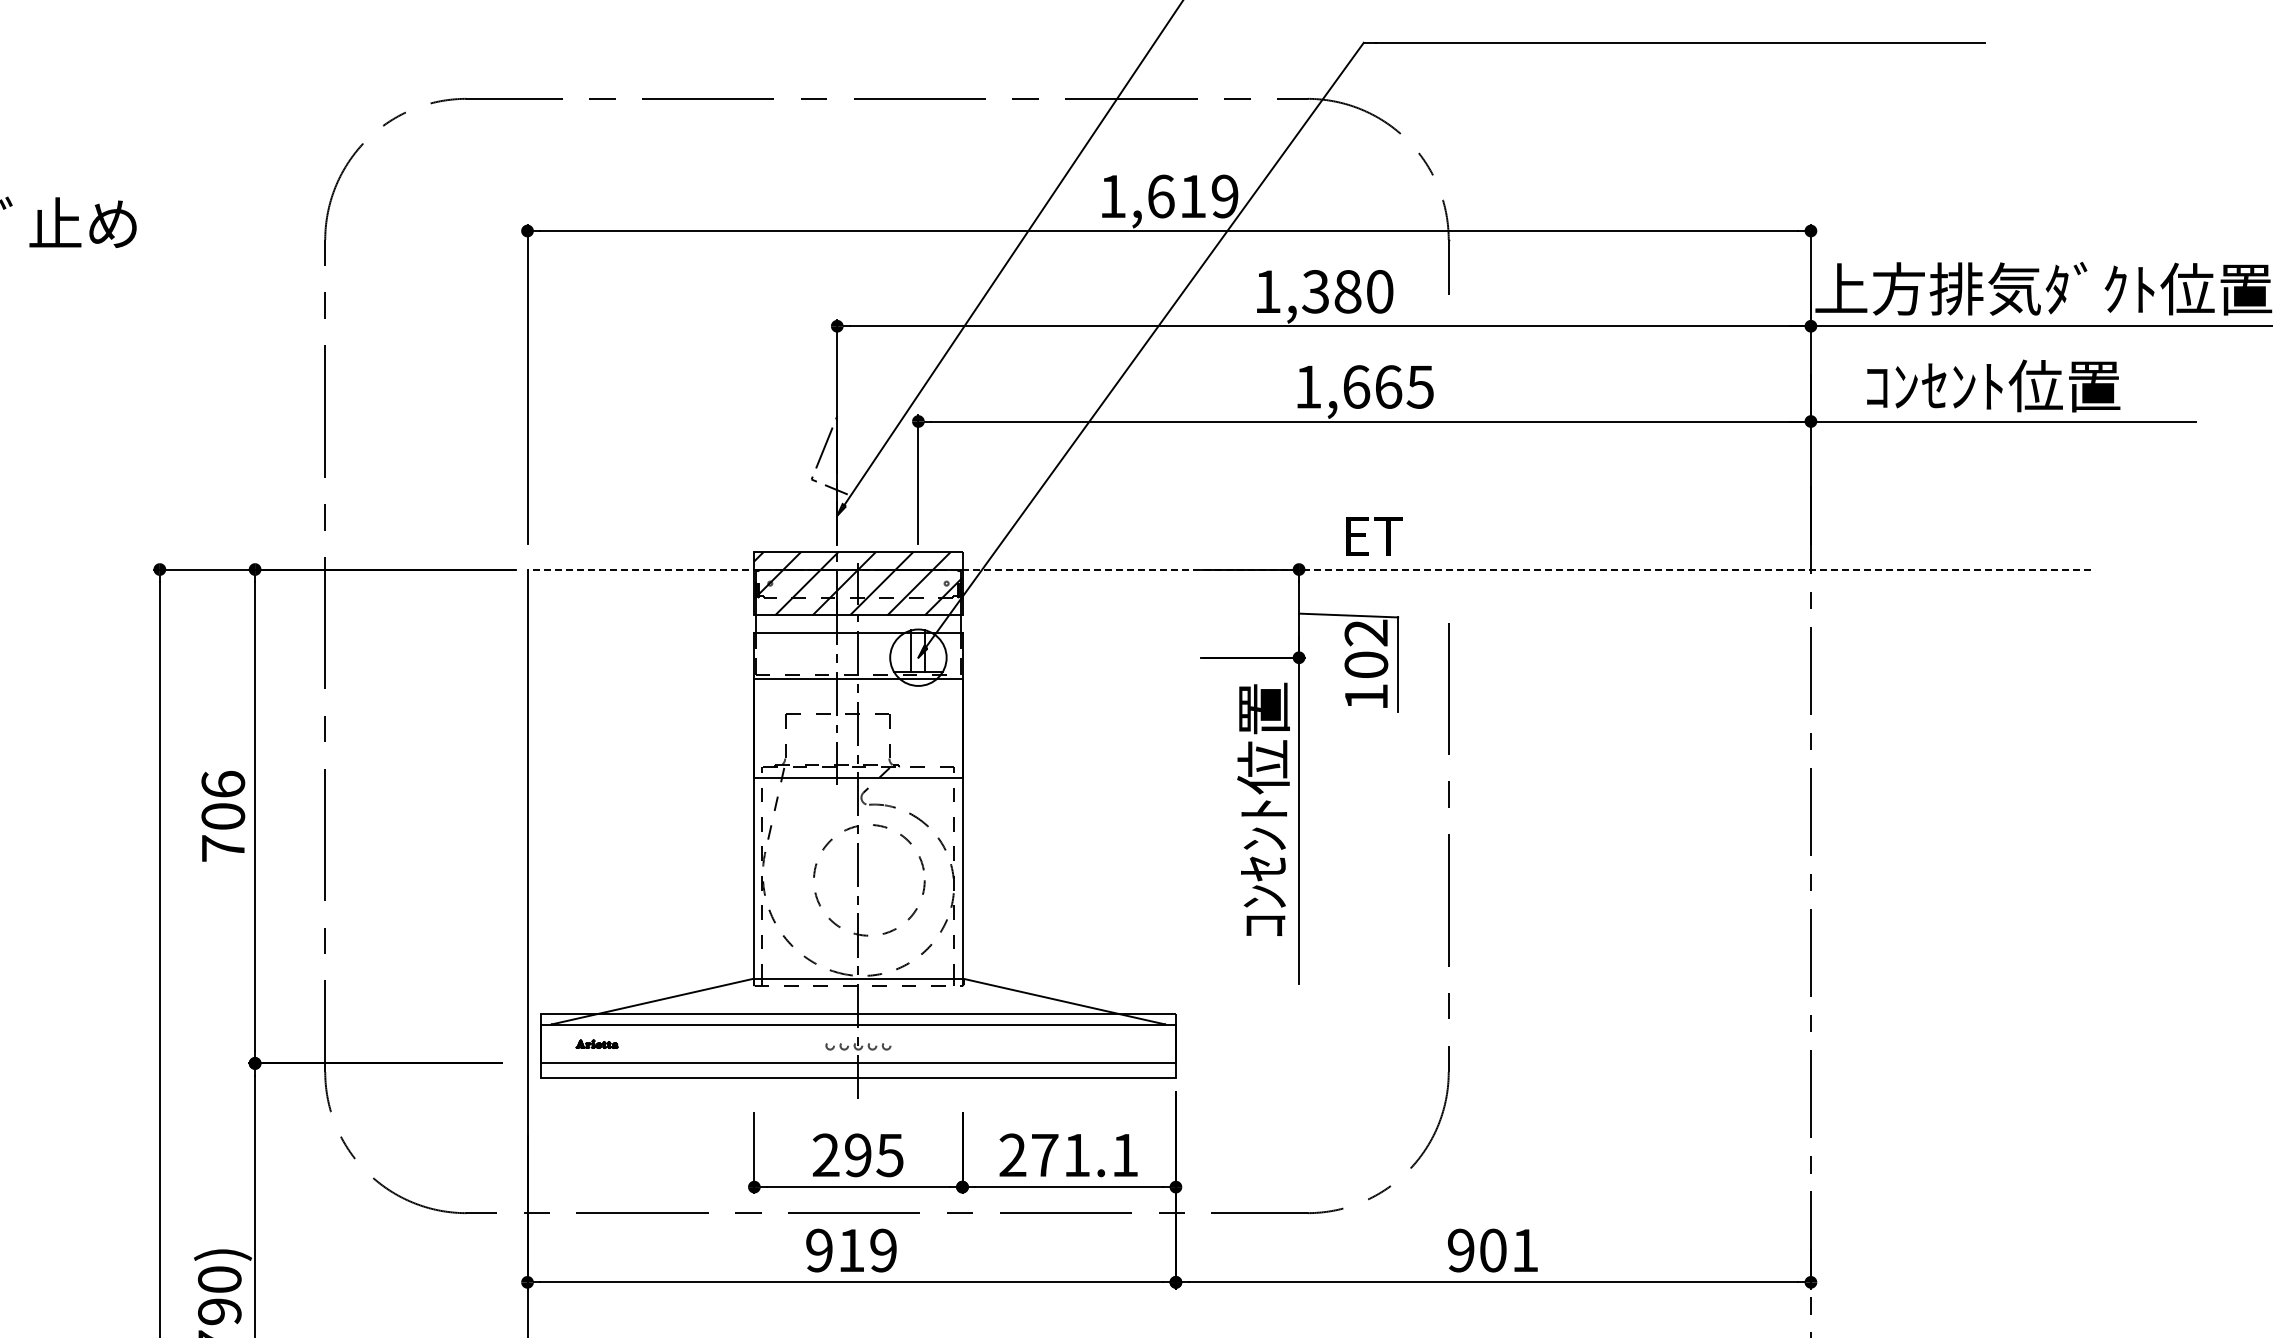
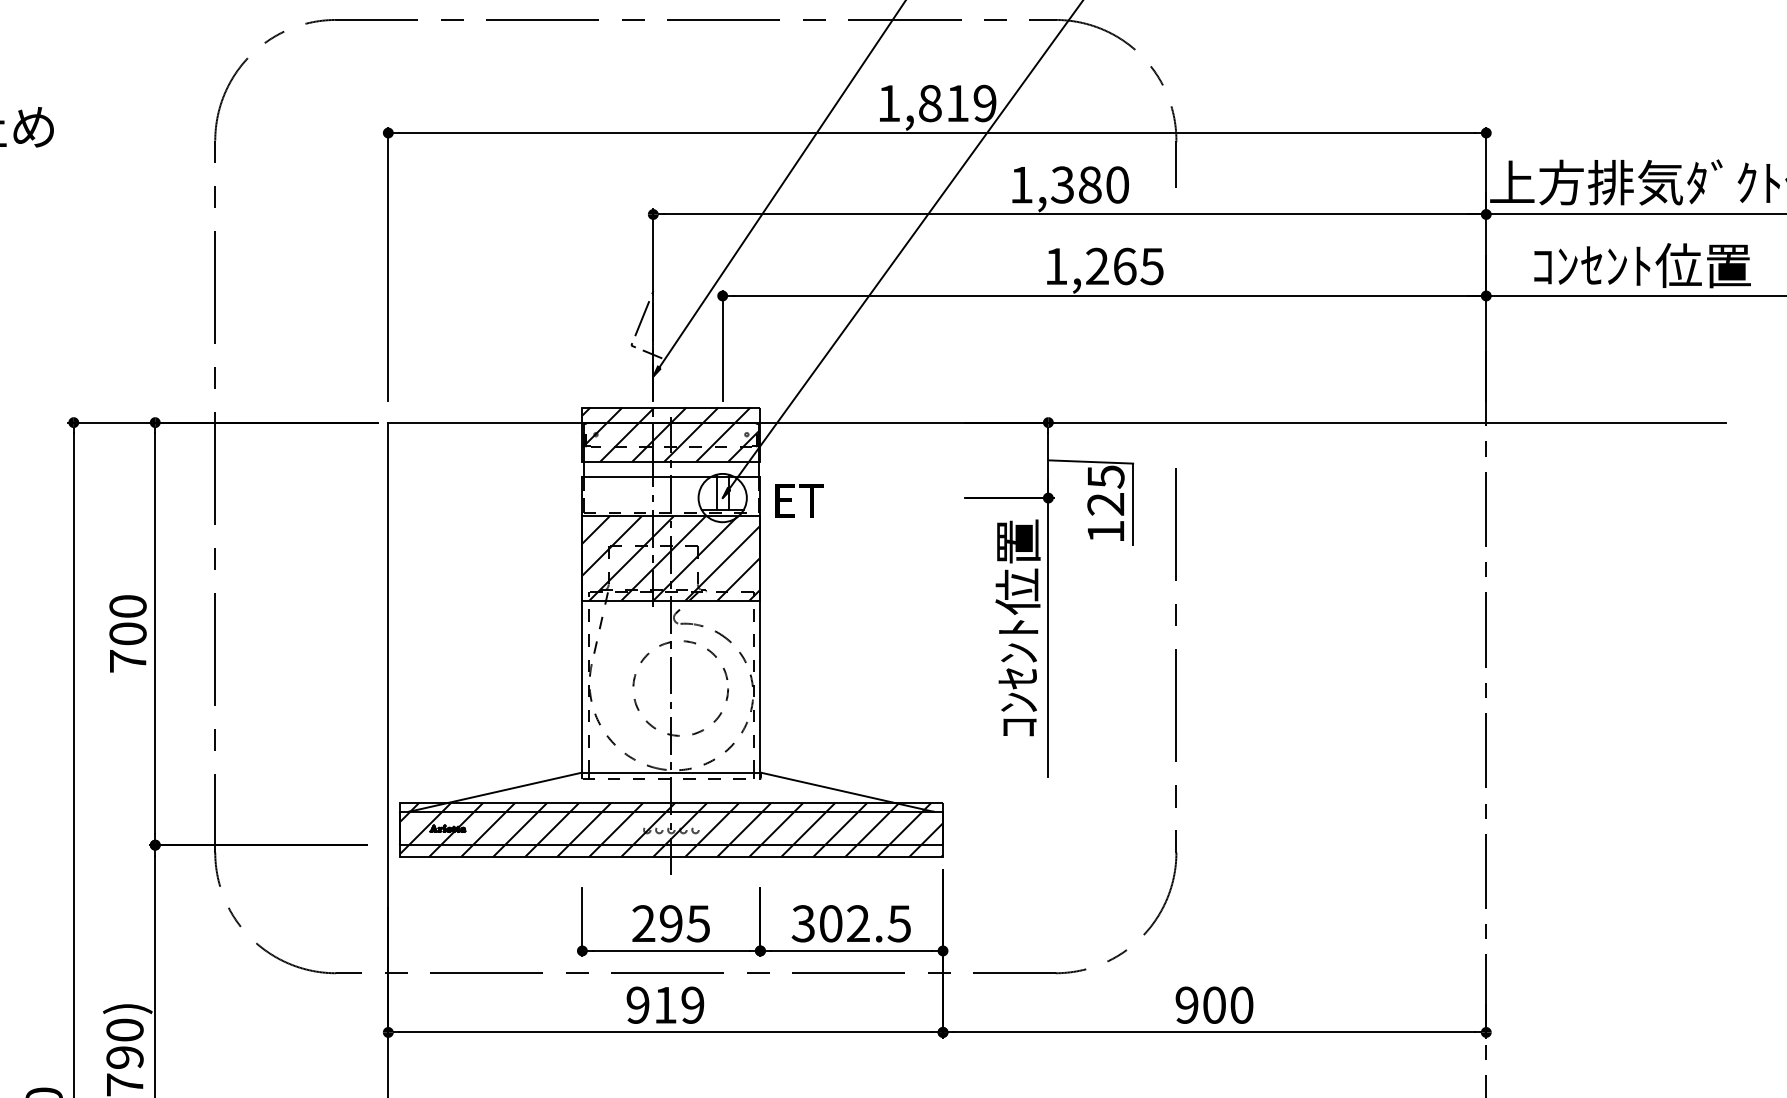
text: (1160, 196) -> (929, 103), 1,619 -> 1,819
text: (1356, 386) -> (1097, 266), 1,665 -> 1,265
text: (1374, 536) -> (799, 501), moved
line: (1309, 569) -> (1057, 422), dashed -> solid
text: (1366, 648) -> (1106, 490), 102 -> 125
hatch: (858, 727) -> (671, 557), added
text: (223, 783) -> (128, 605), 706 -> 700
hatch: (857, 1045) -> (670, 829), added
text: (1068, 1155) -> (851, 923), 271.1 -> 302.5
text: (1525, 1250) -> (1242, 1005), 901 -> 900

